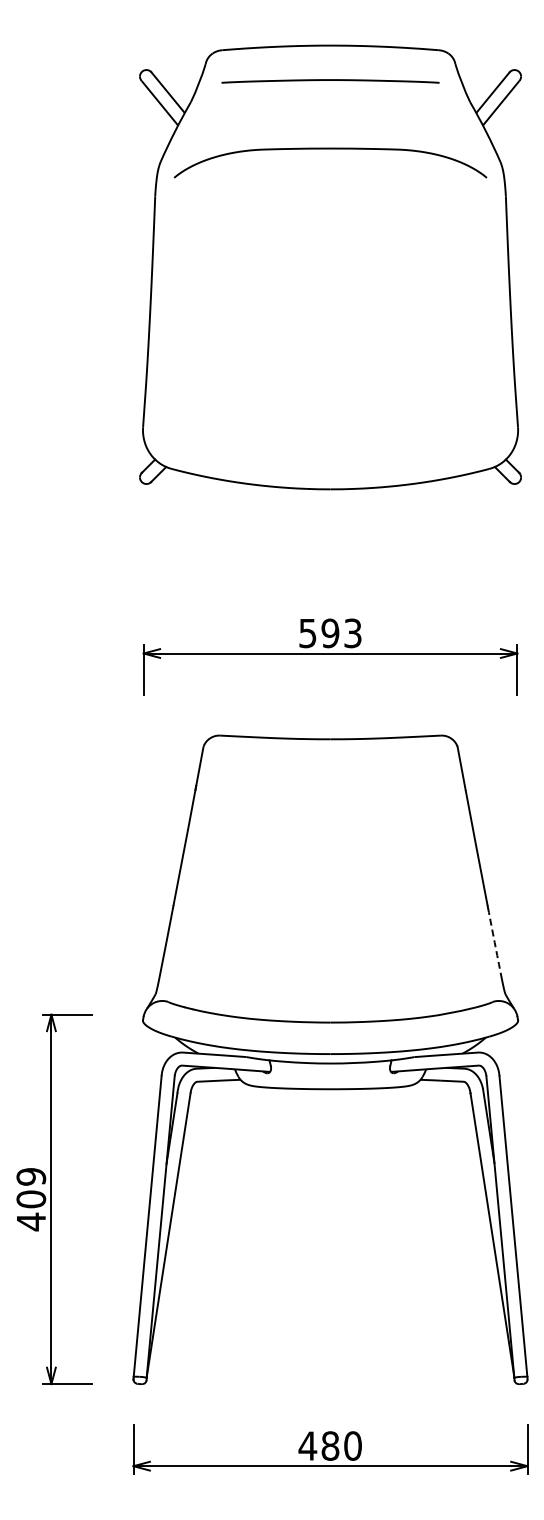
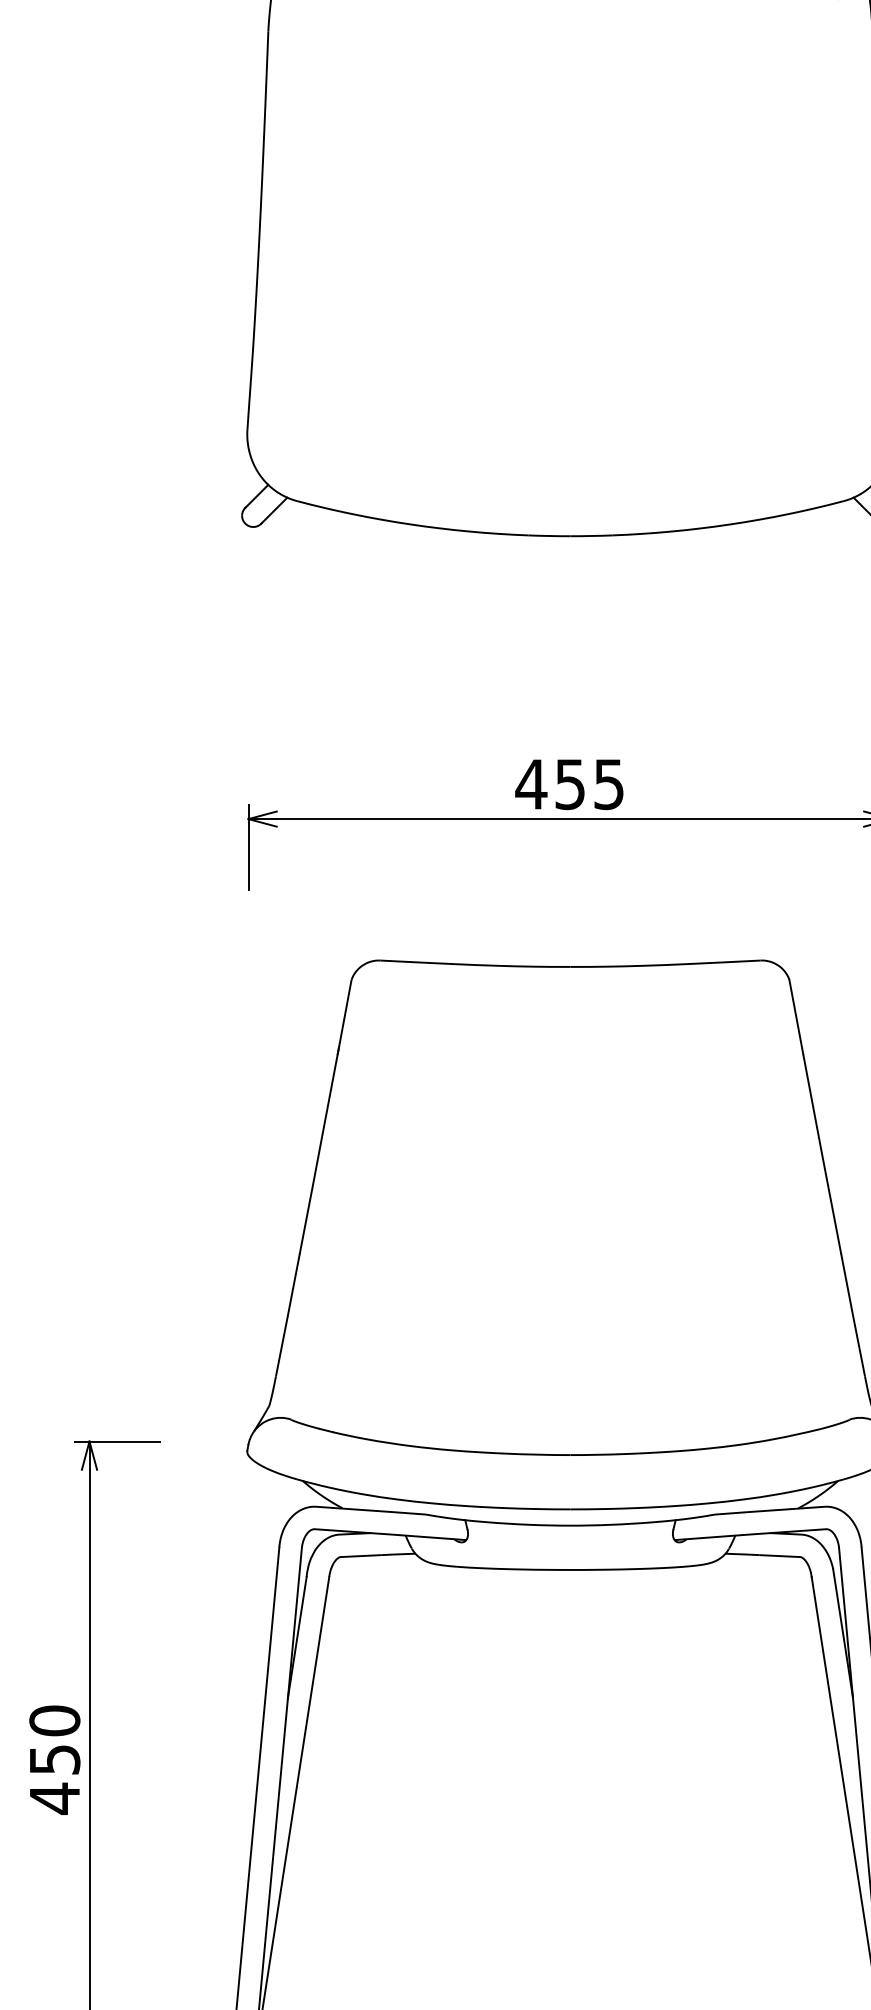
text: (329, 633) -> (568, 784), 593 -> 455
arc: (494, 942) -> (852, 1317), dashed -> solid
text: (31, 1188) -> (55, 1740), 409 -> 450

